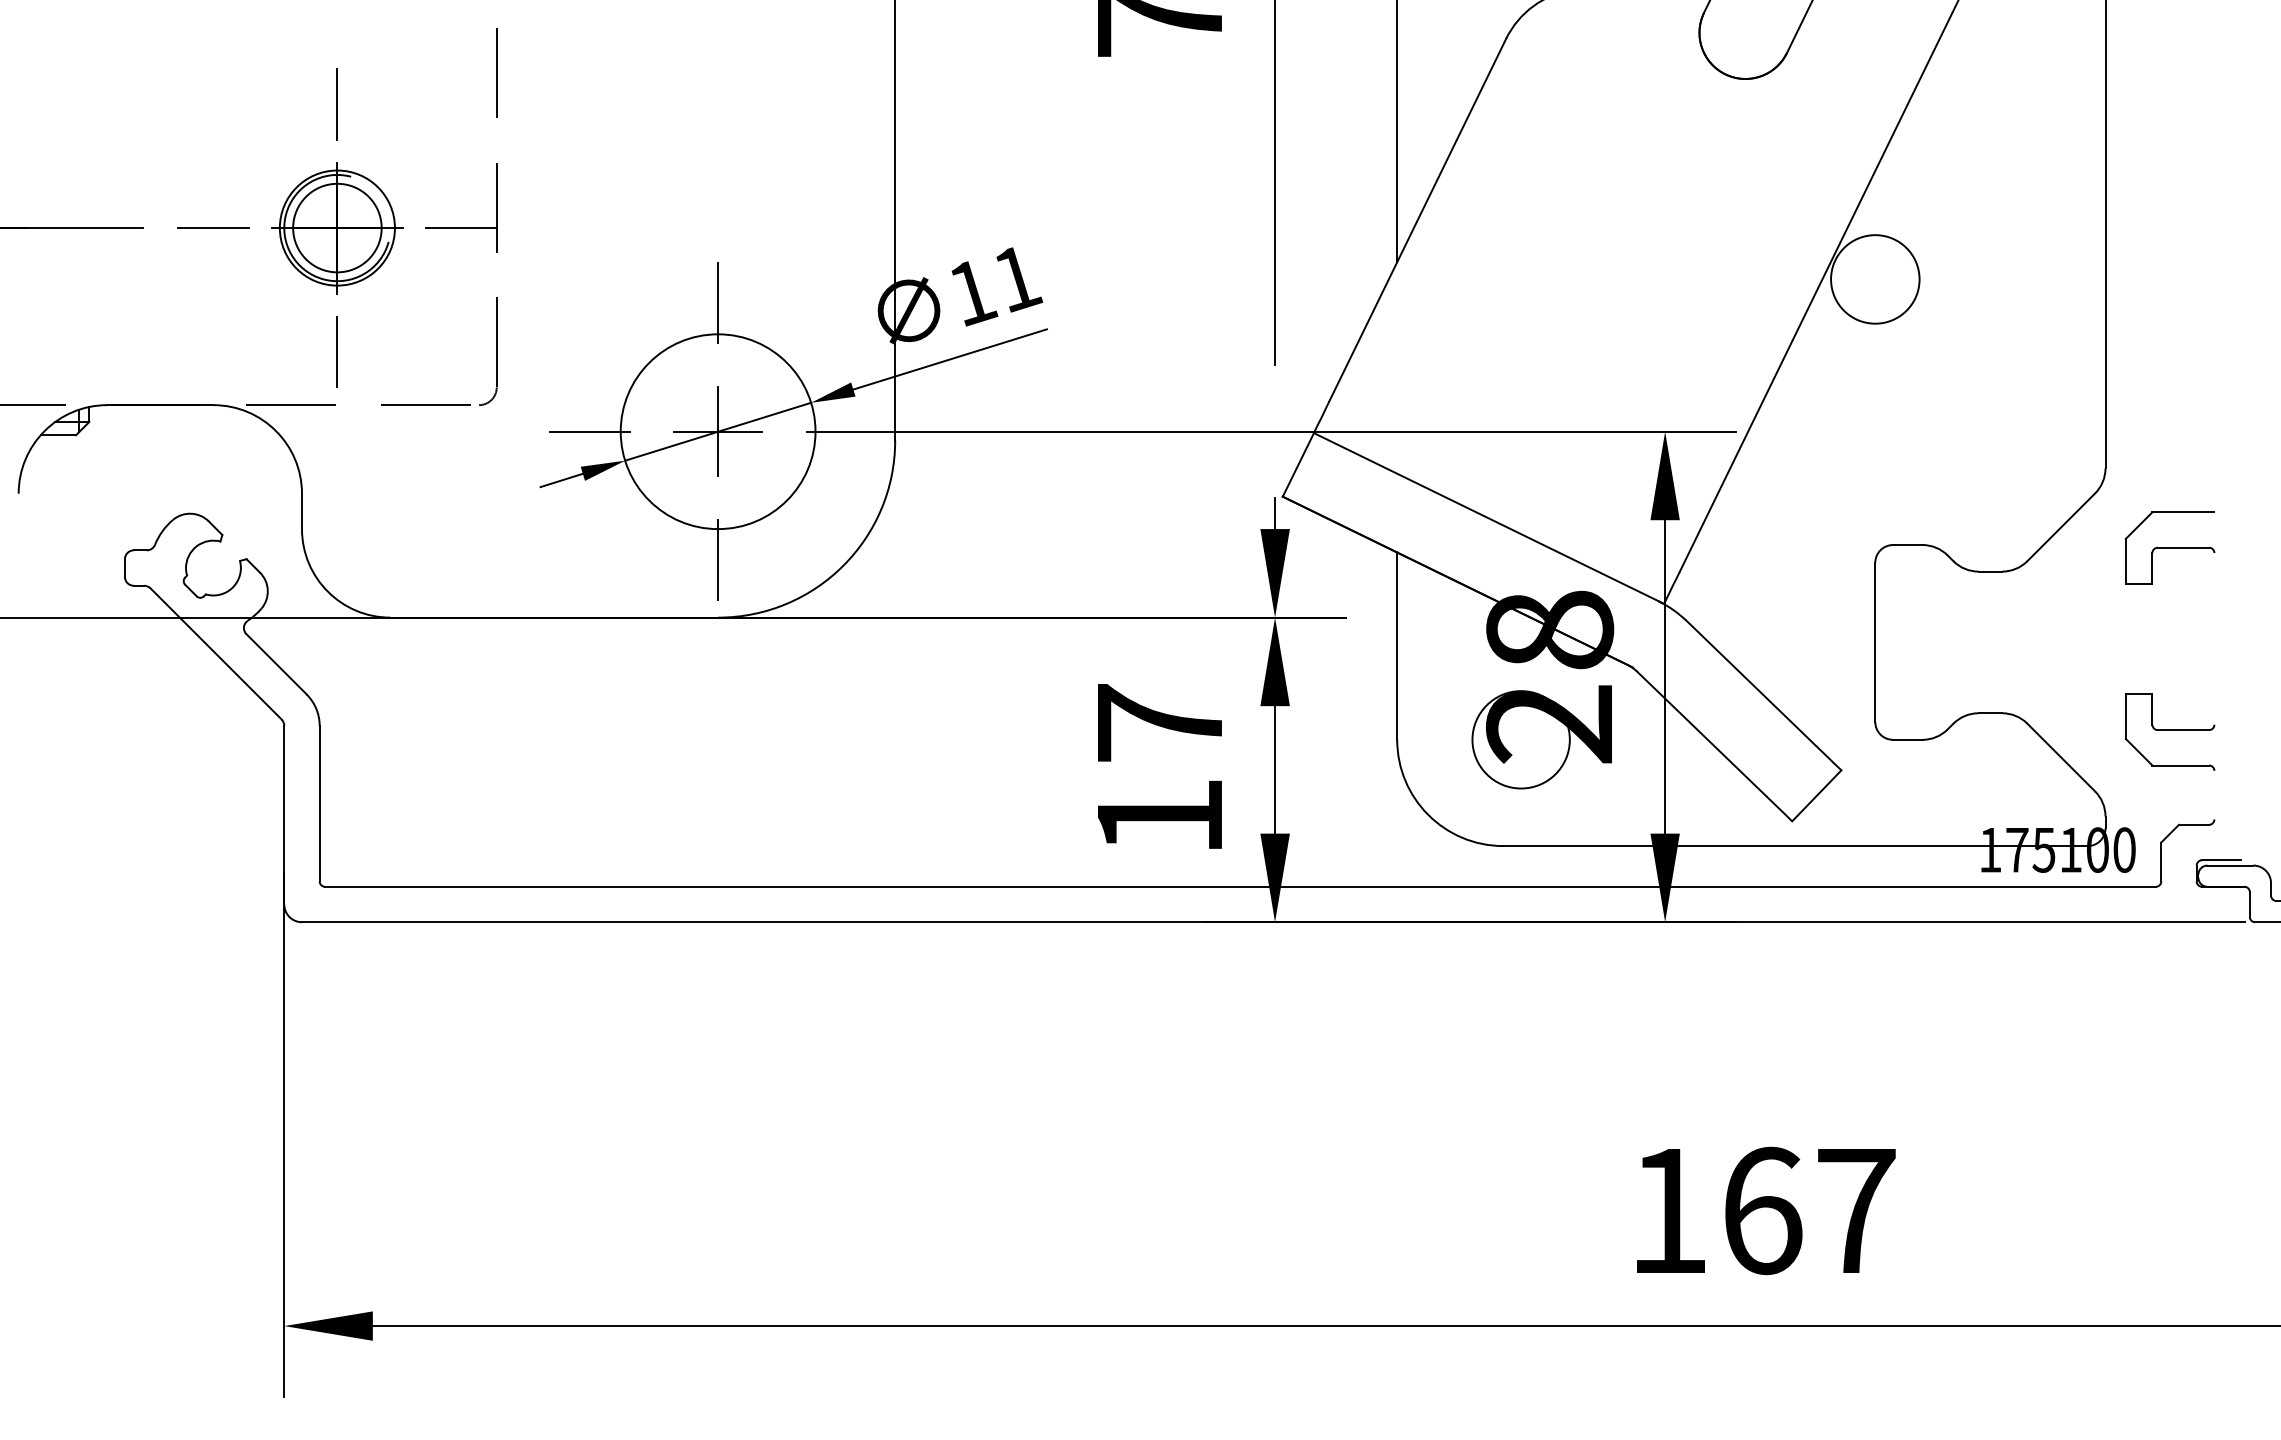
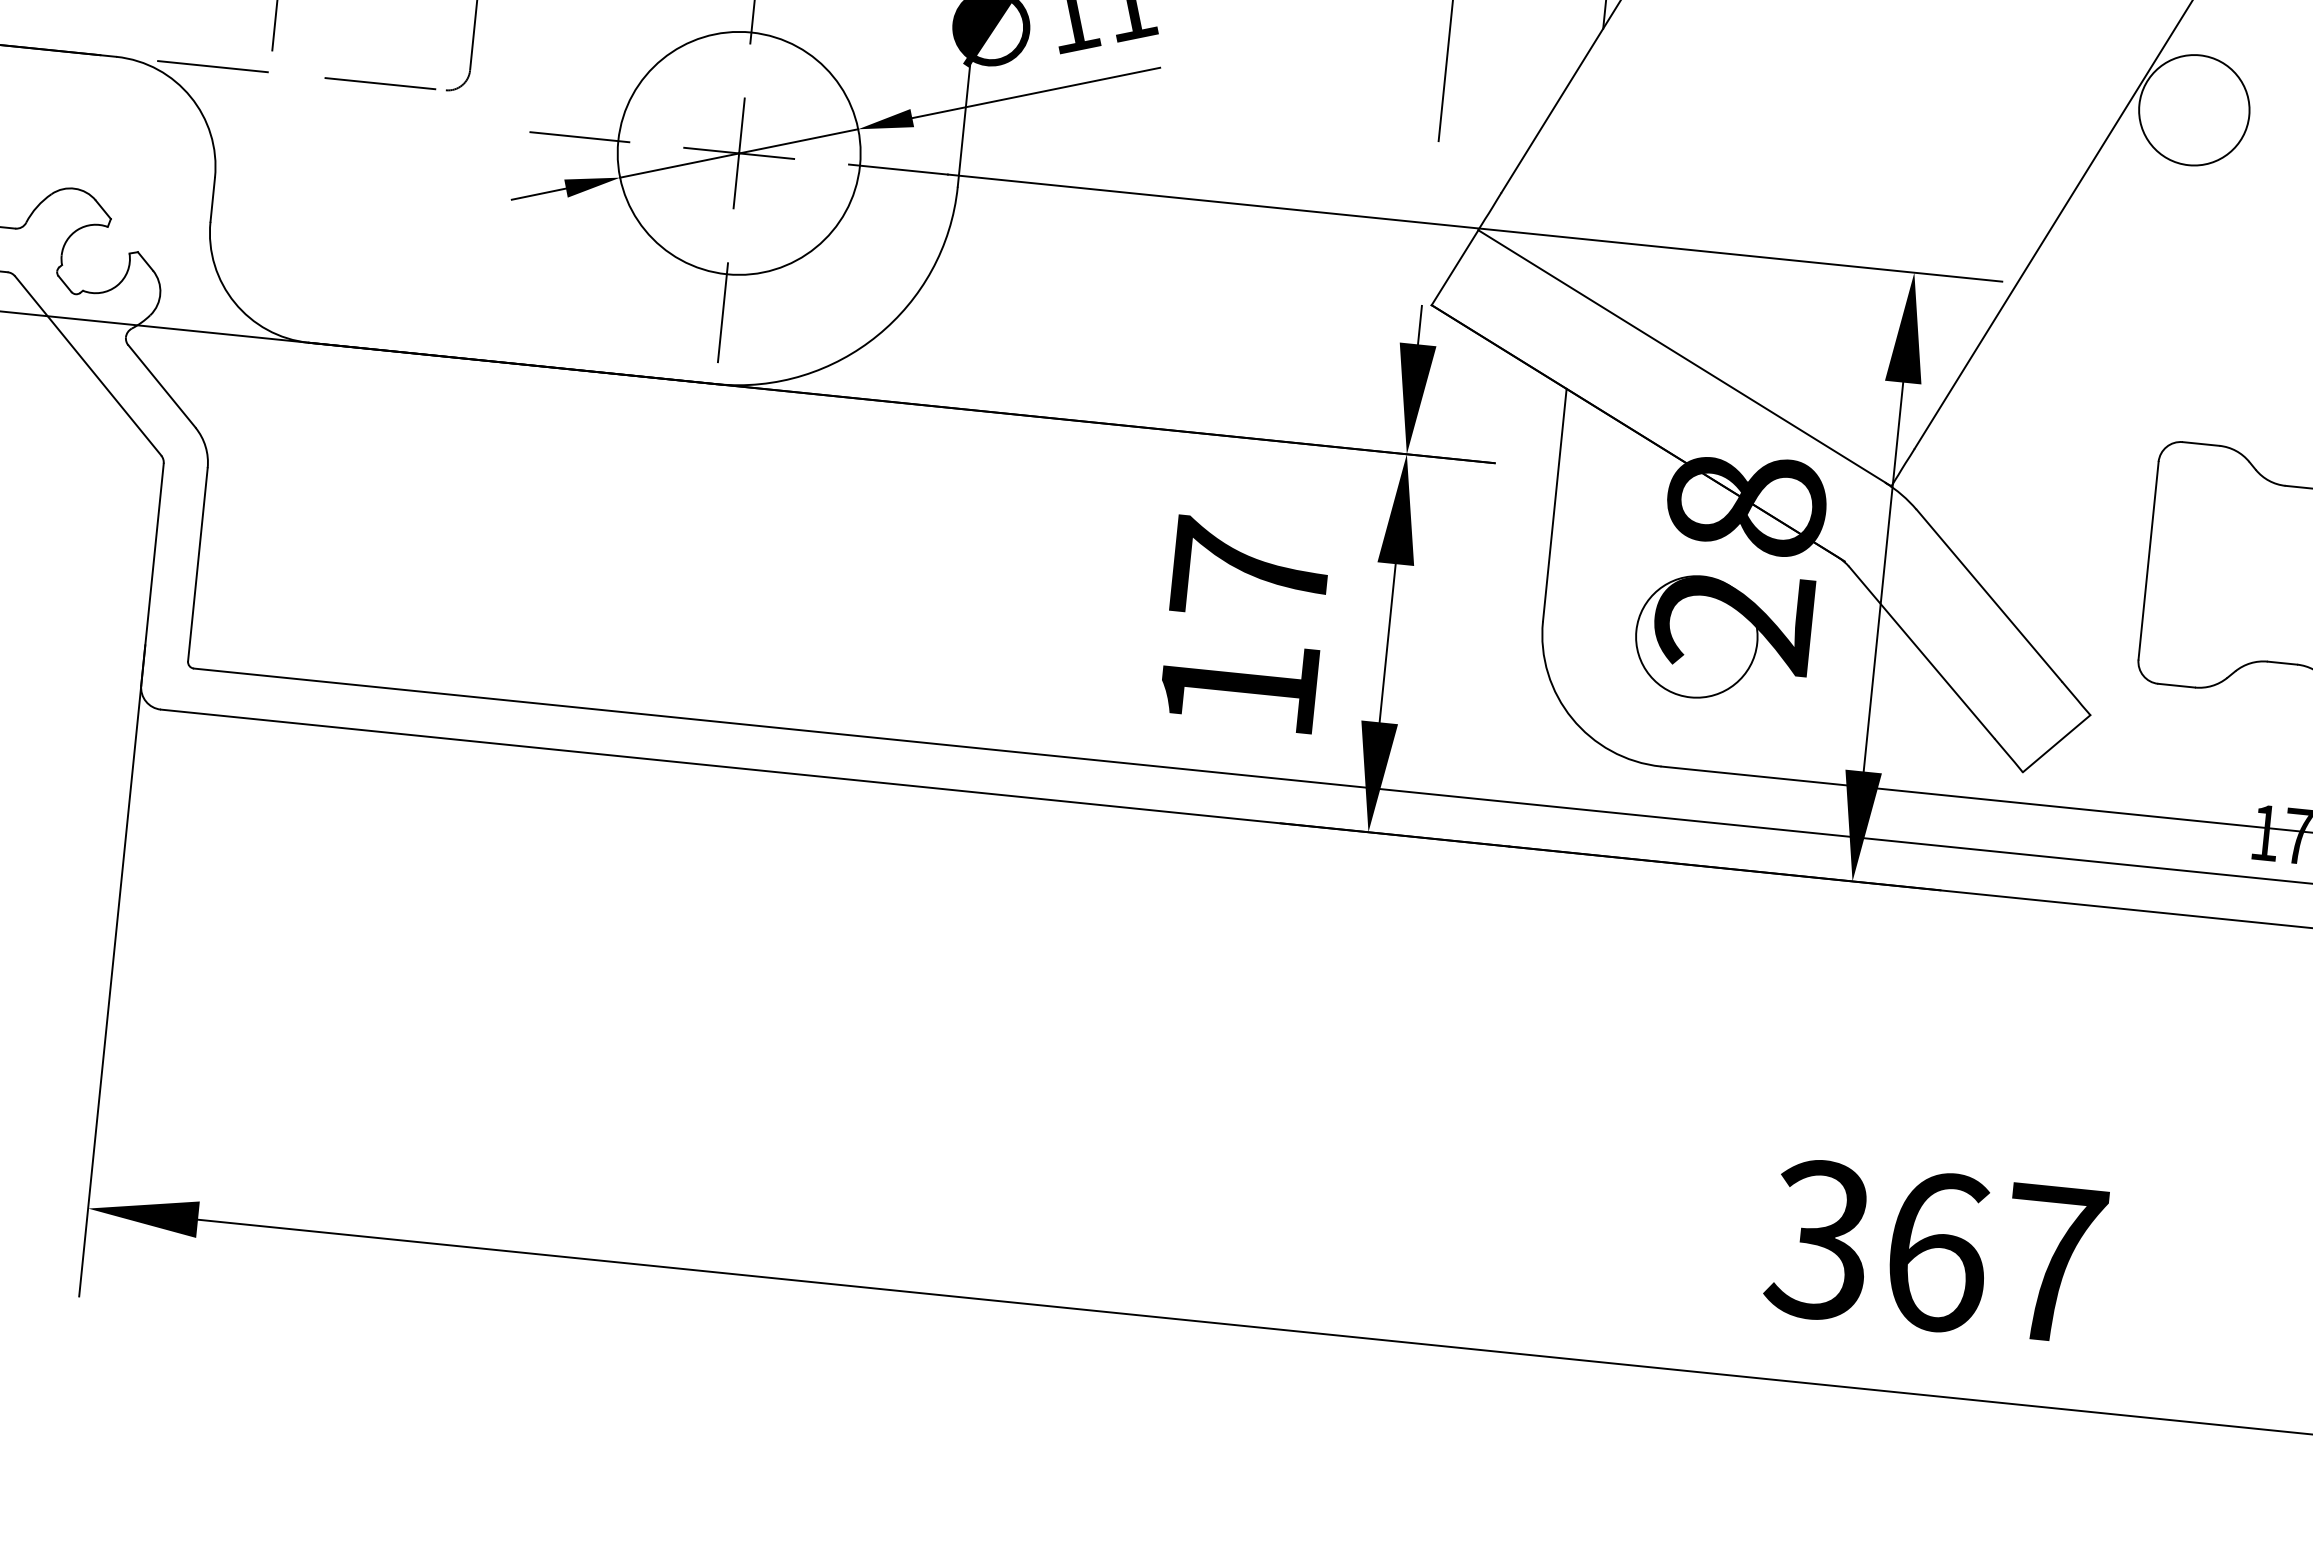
text: (1666, 1210) -> (1817, 1239), 167 -> 367

